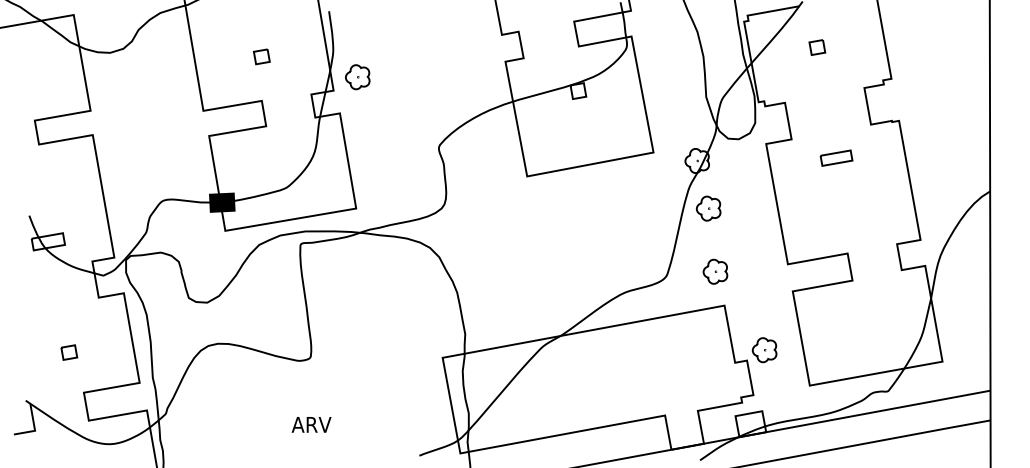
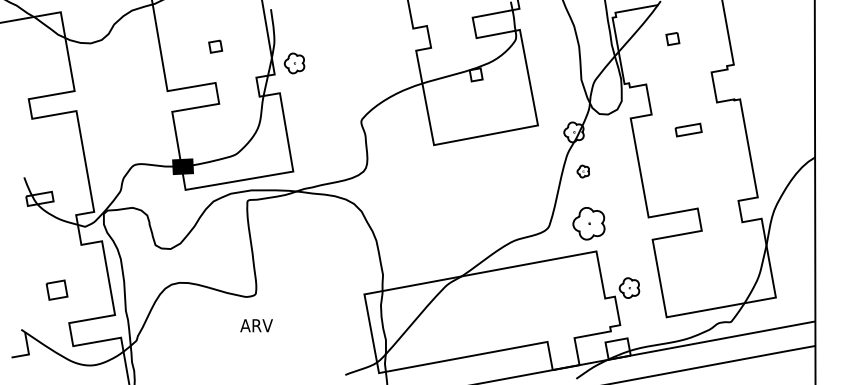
part: (708, 208) -> (583, 171), size x0.6
part: (715, 271) -> (589, 223), size x1.6
part: (69, 352) -> (57, 290), size x1.6
text: (311, 424) -> (256, 325), moved

